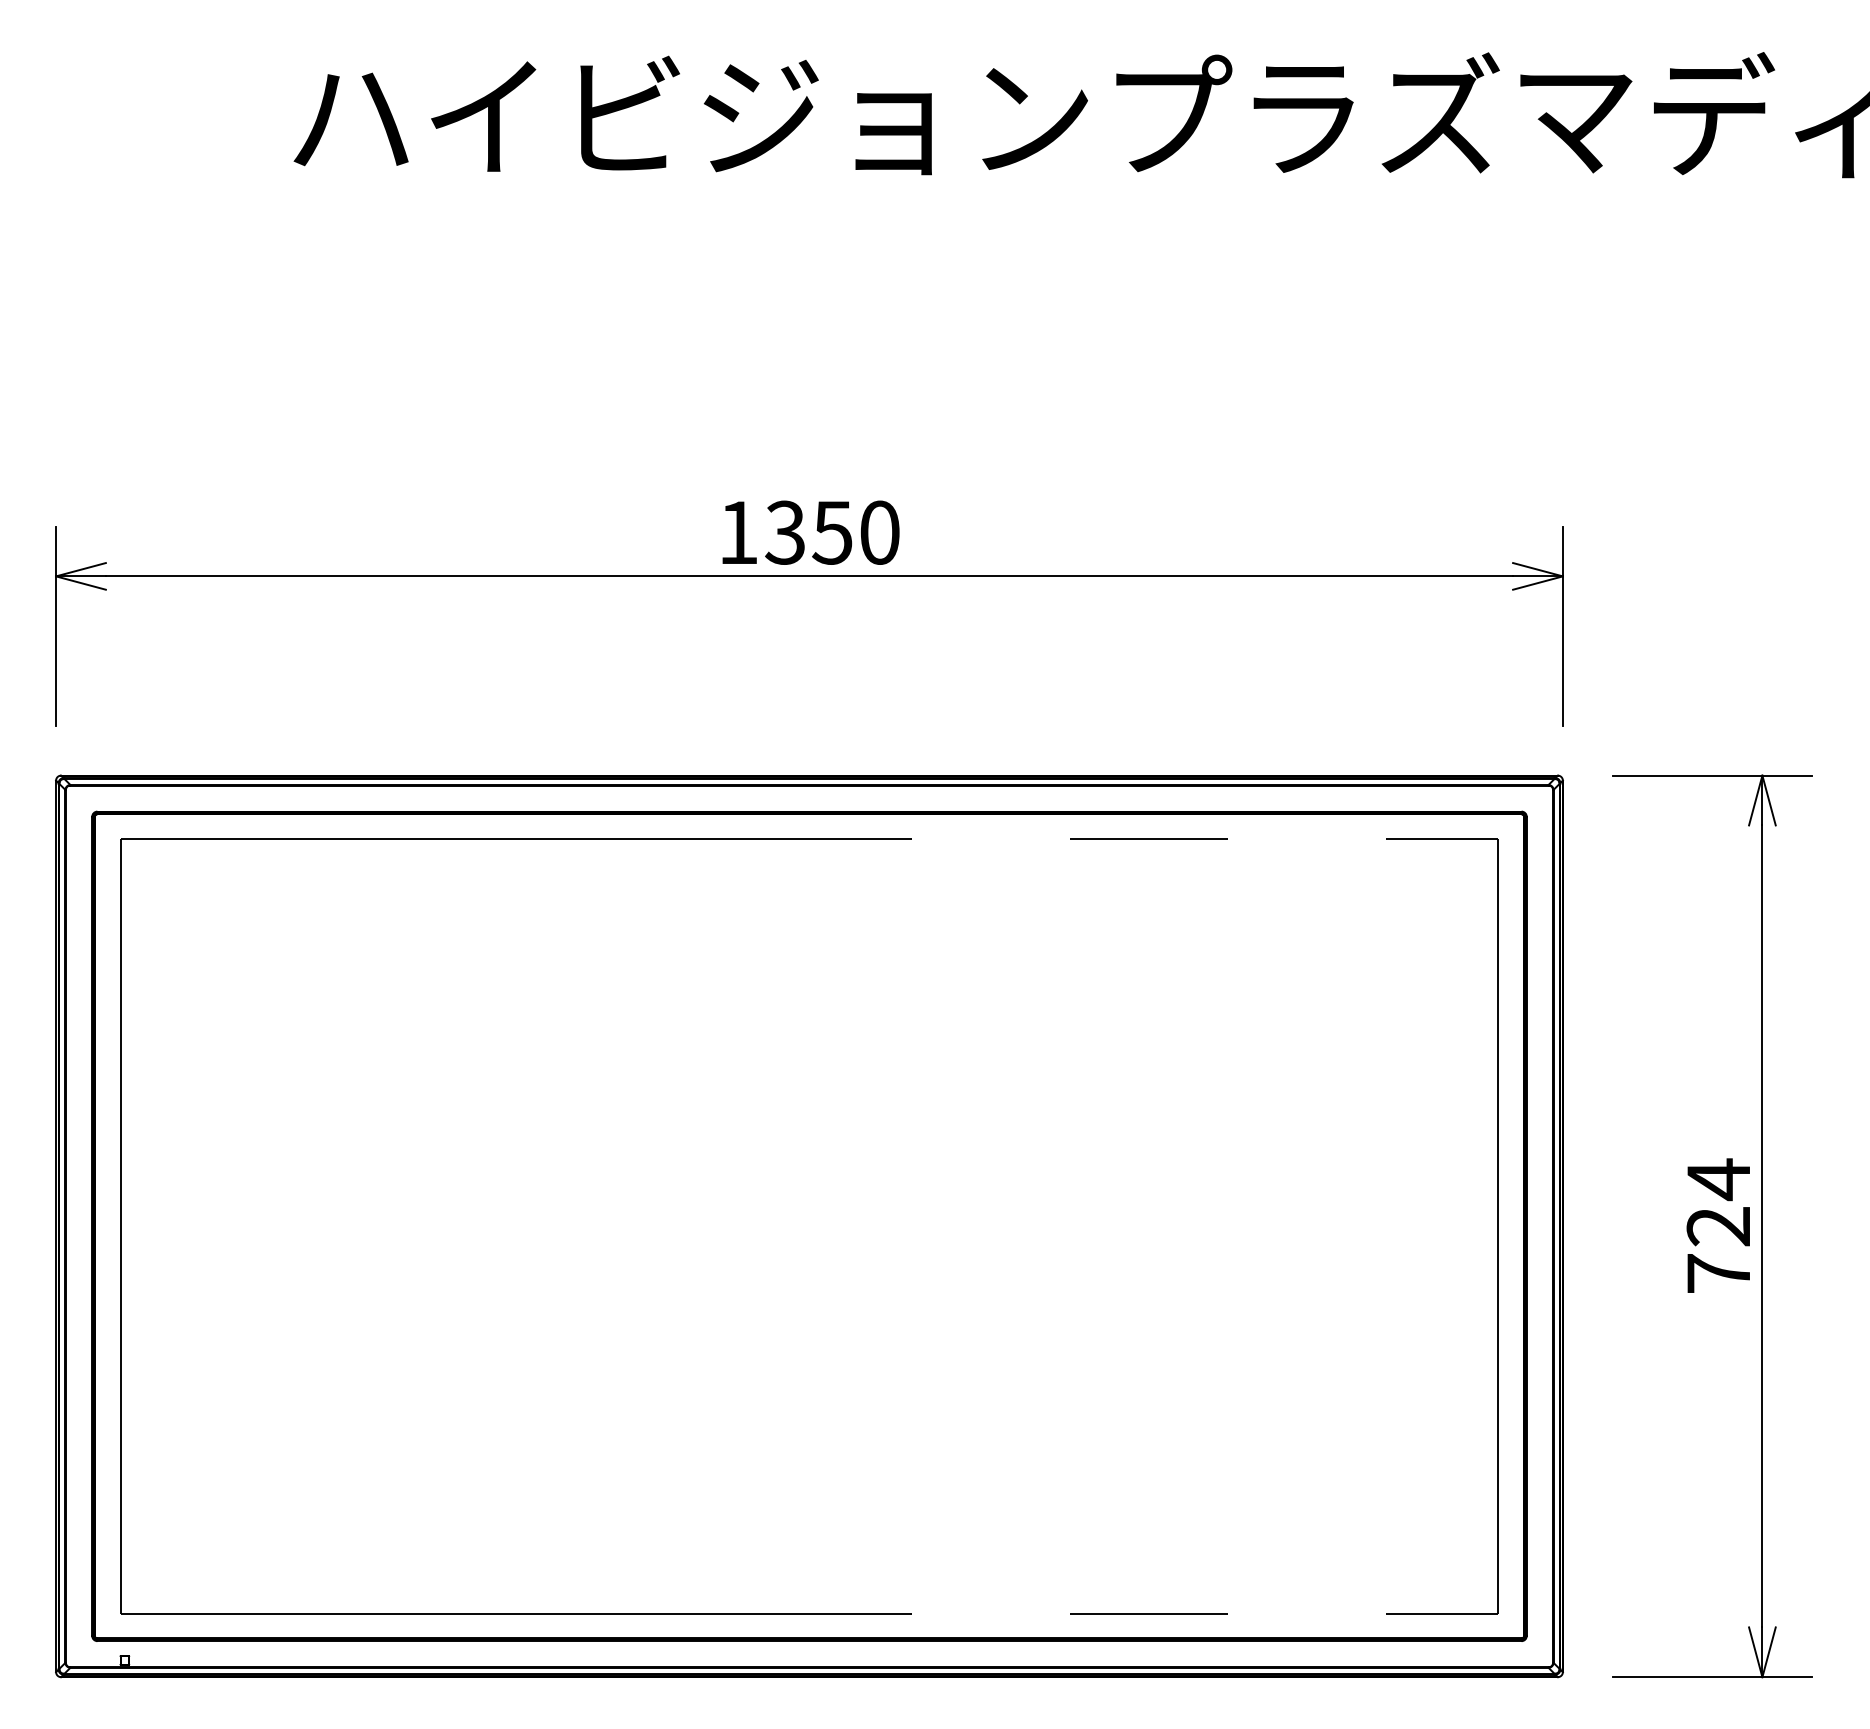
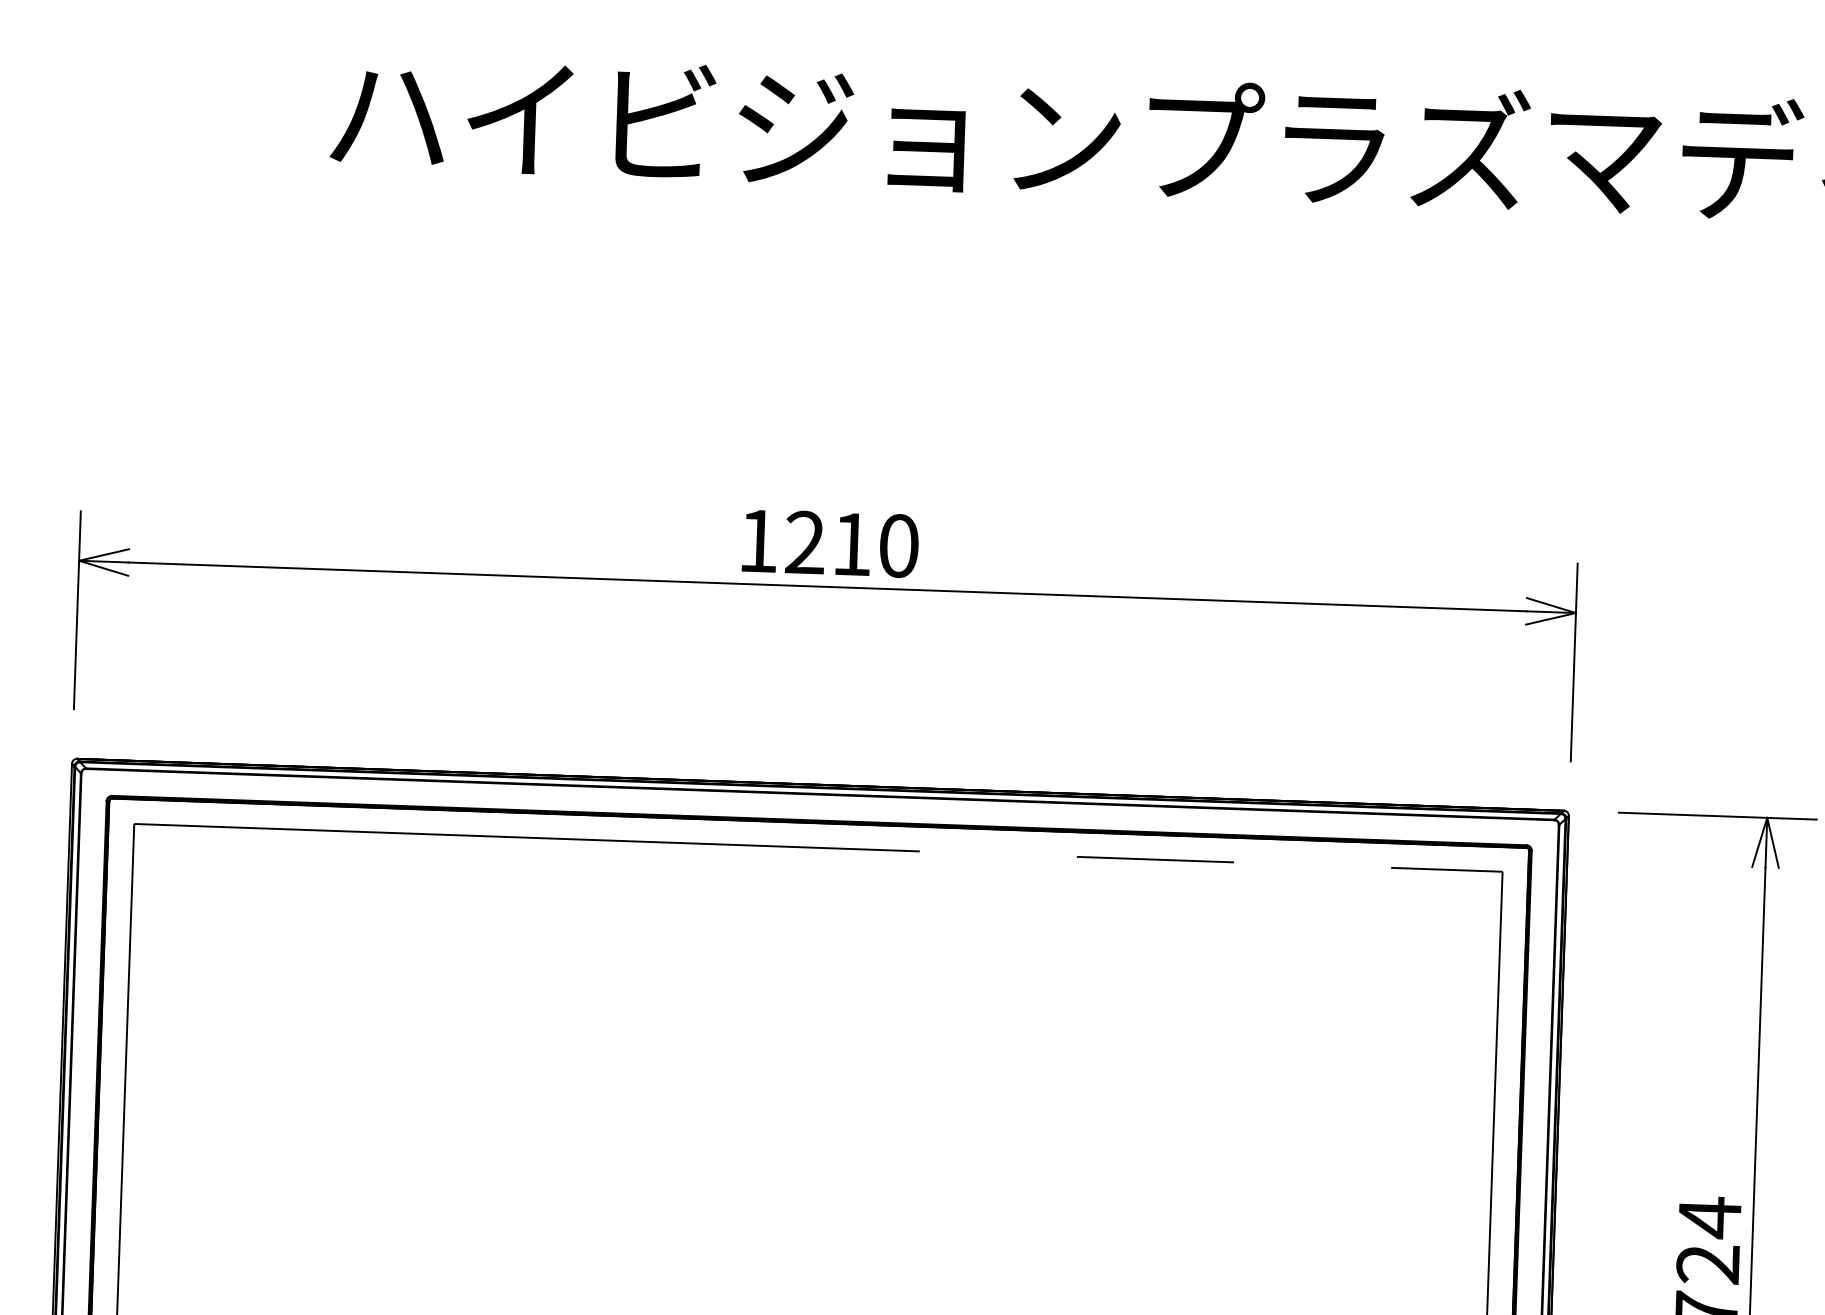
text: (808, 532) -> (828, 543), 1350 -> 1210

